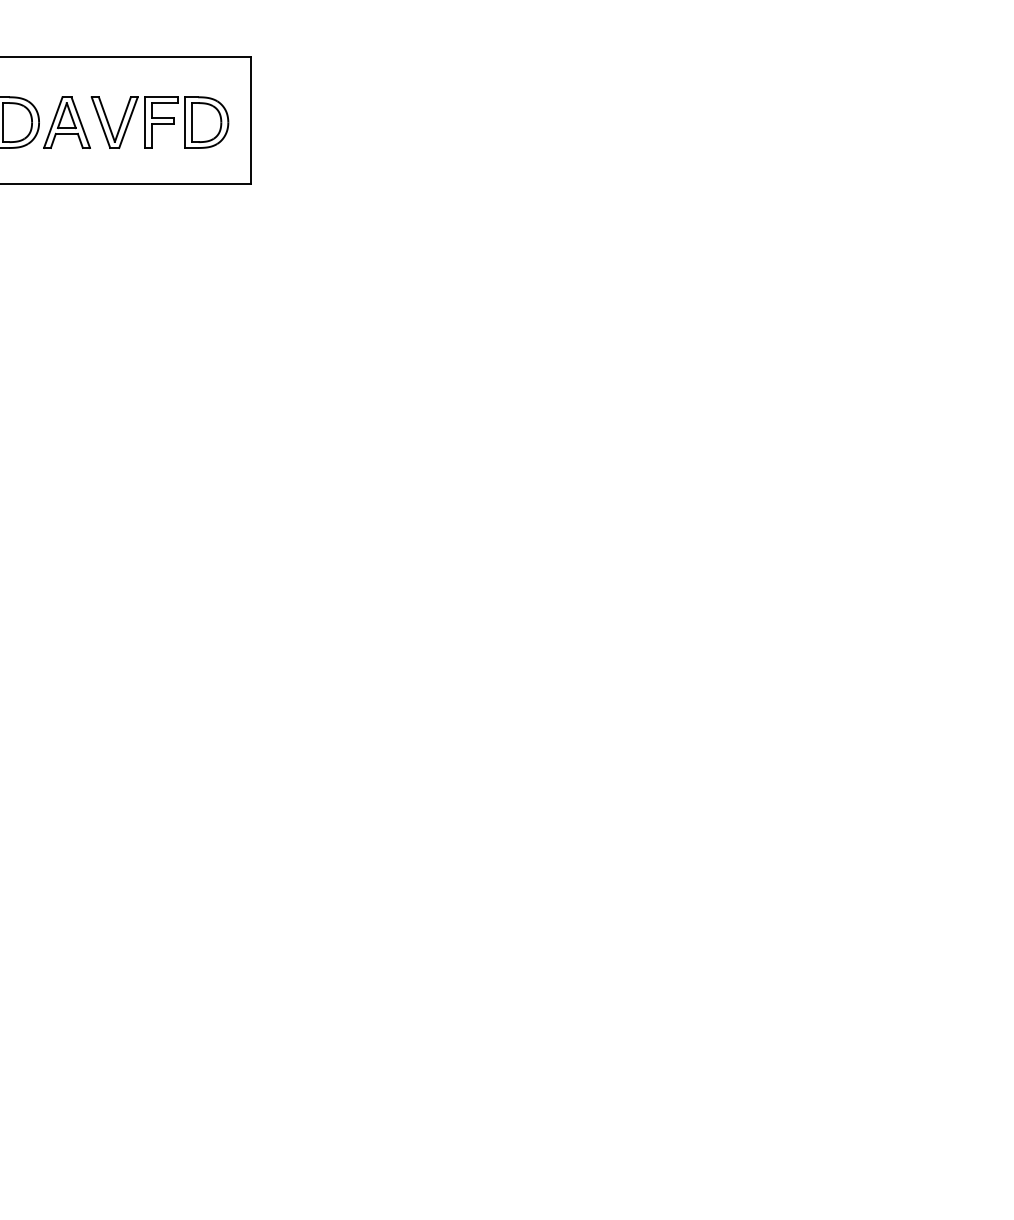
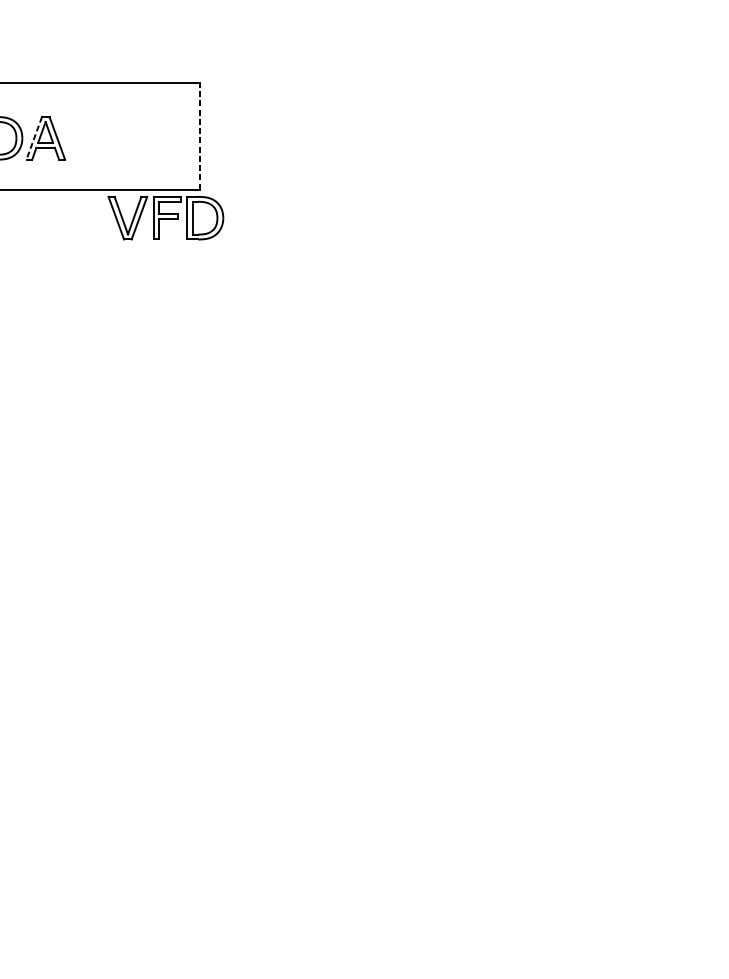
line: (250, 119) -> (199, 135), solid -> dashed
line: (53, 122) -> (34, 138), solid -> dashed
part: (159, 122) -> (165, 218), moved

